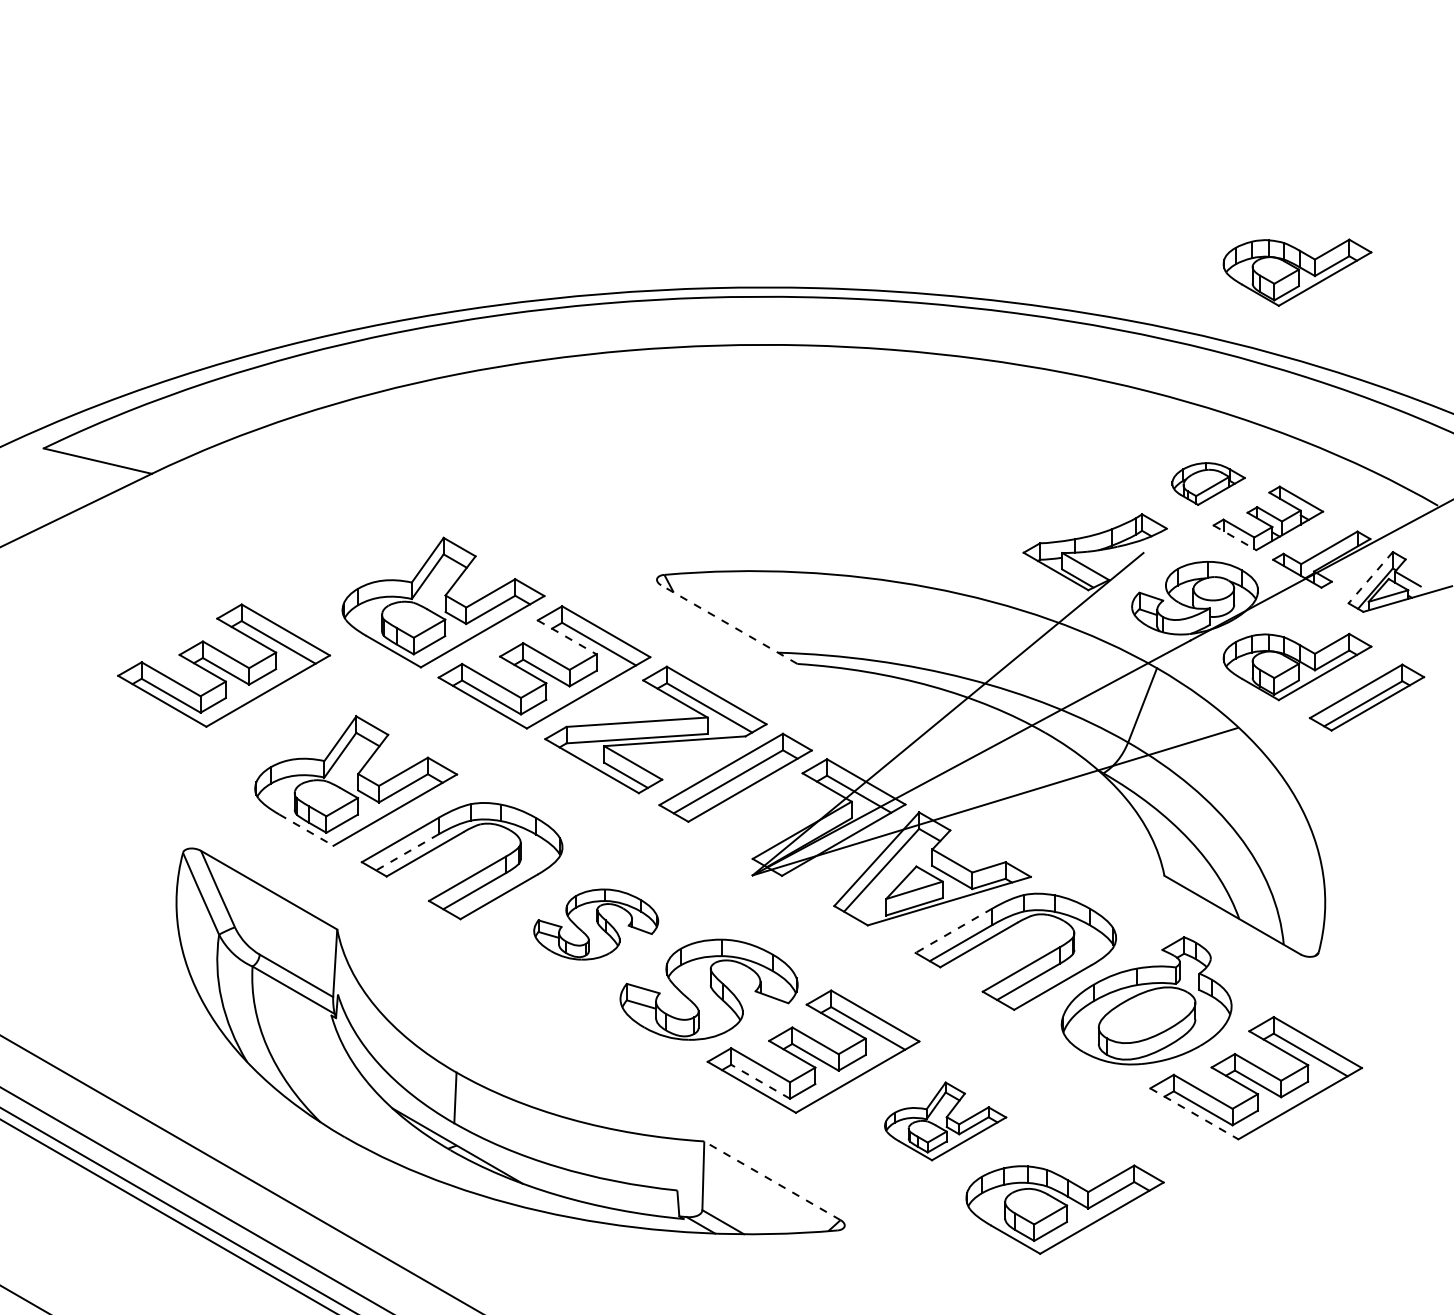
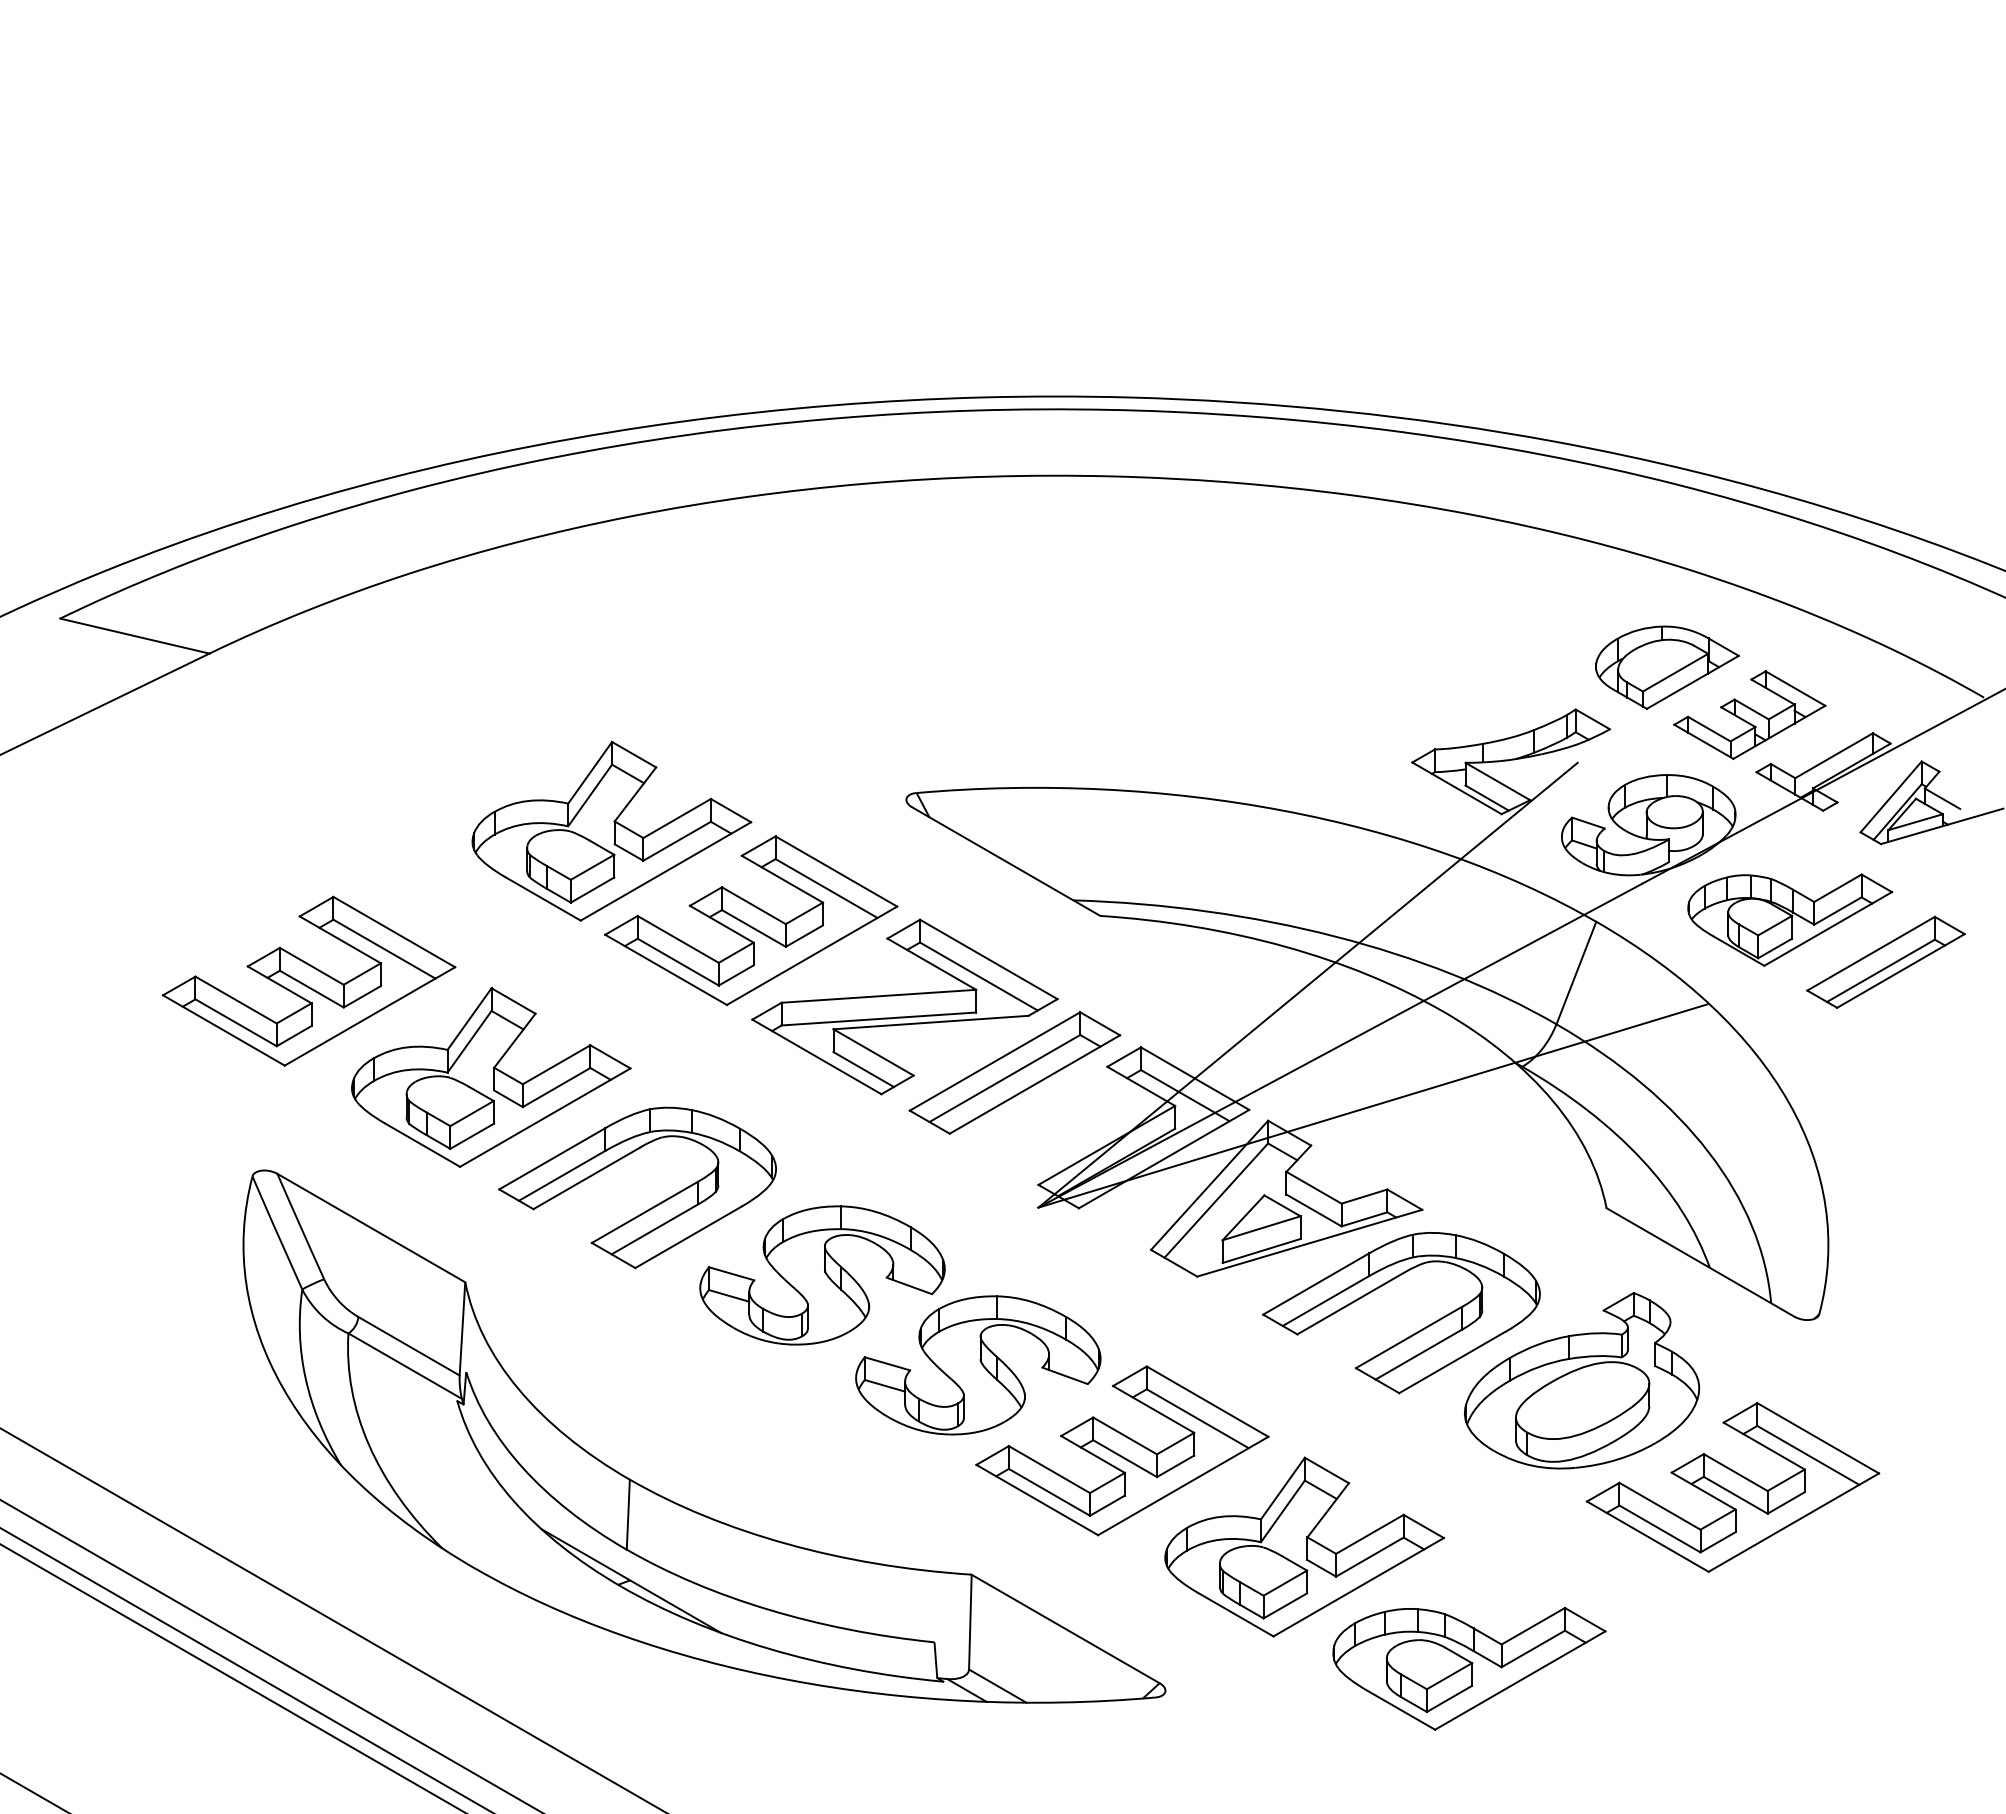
part: (1297, 272) -> (1790, 375), removed
part: (1208, 483) -> (1667, 667), size x1.43
line: (1235, 538) -> (1704, 742), dashed -> solid
line: (1370, 577) -> (1891, 796), dashed -> solid
line: (728, 624) -> (1005, 861), dashed -> solid
line: (567, 637) -> (782, 879), dashed -> solid
part: (223, 665) -> (308, 980), moved
line: (306, 830) -> (423, 1145), dashed -> solid
line: (407, 852) -> (562, 1175), dashed -> solid
part: (596, 924) -> (822, 1275), size x1.43
line: (953, 931) -> (1315, 1284), dashed -> solid
line: (760, 1081) -> (1049, 1492), dashed -> solid
line: (1194, 1113) -> (1648, 1536), dashed -> solid
part: (945, 1121) -> (1304, 1546), size x1.67
line: (772, 1181) -> (1065, 1629), dashed -> solid

